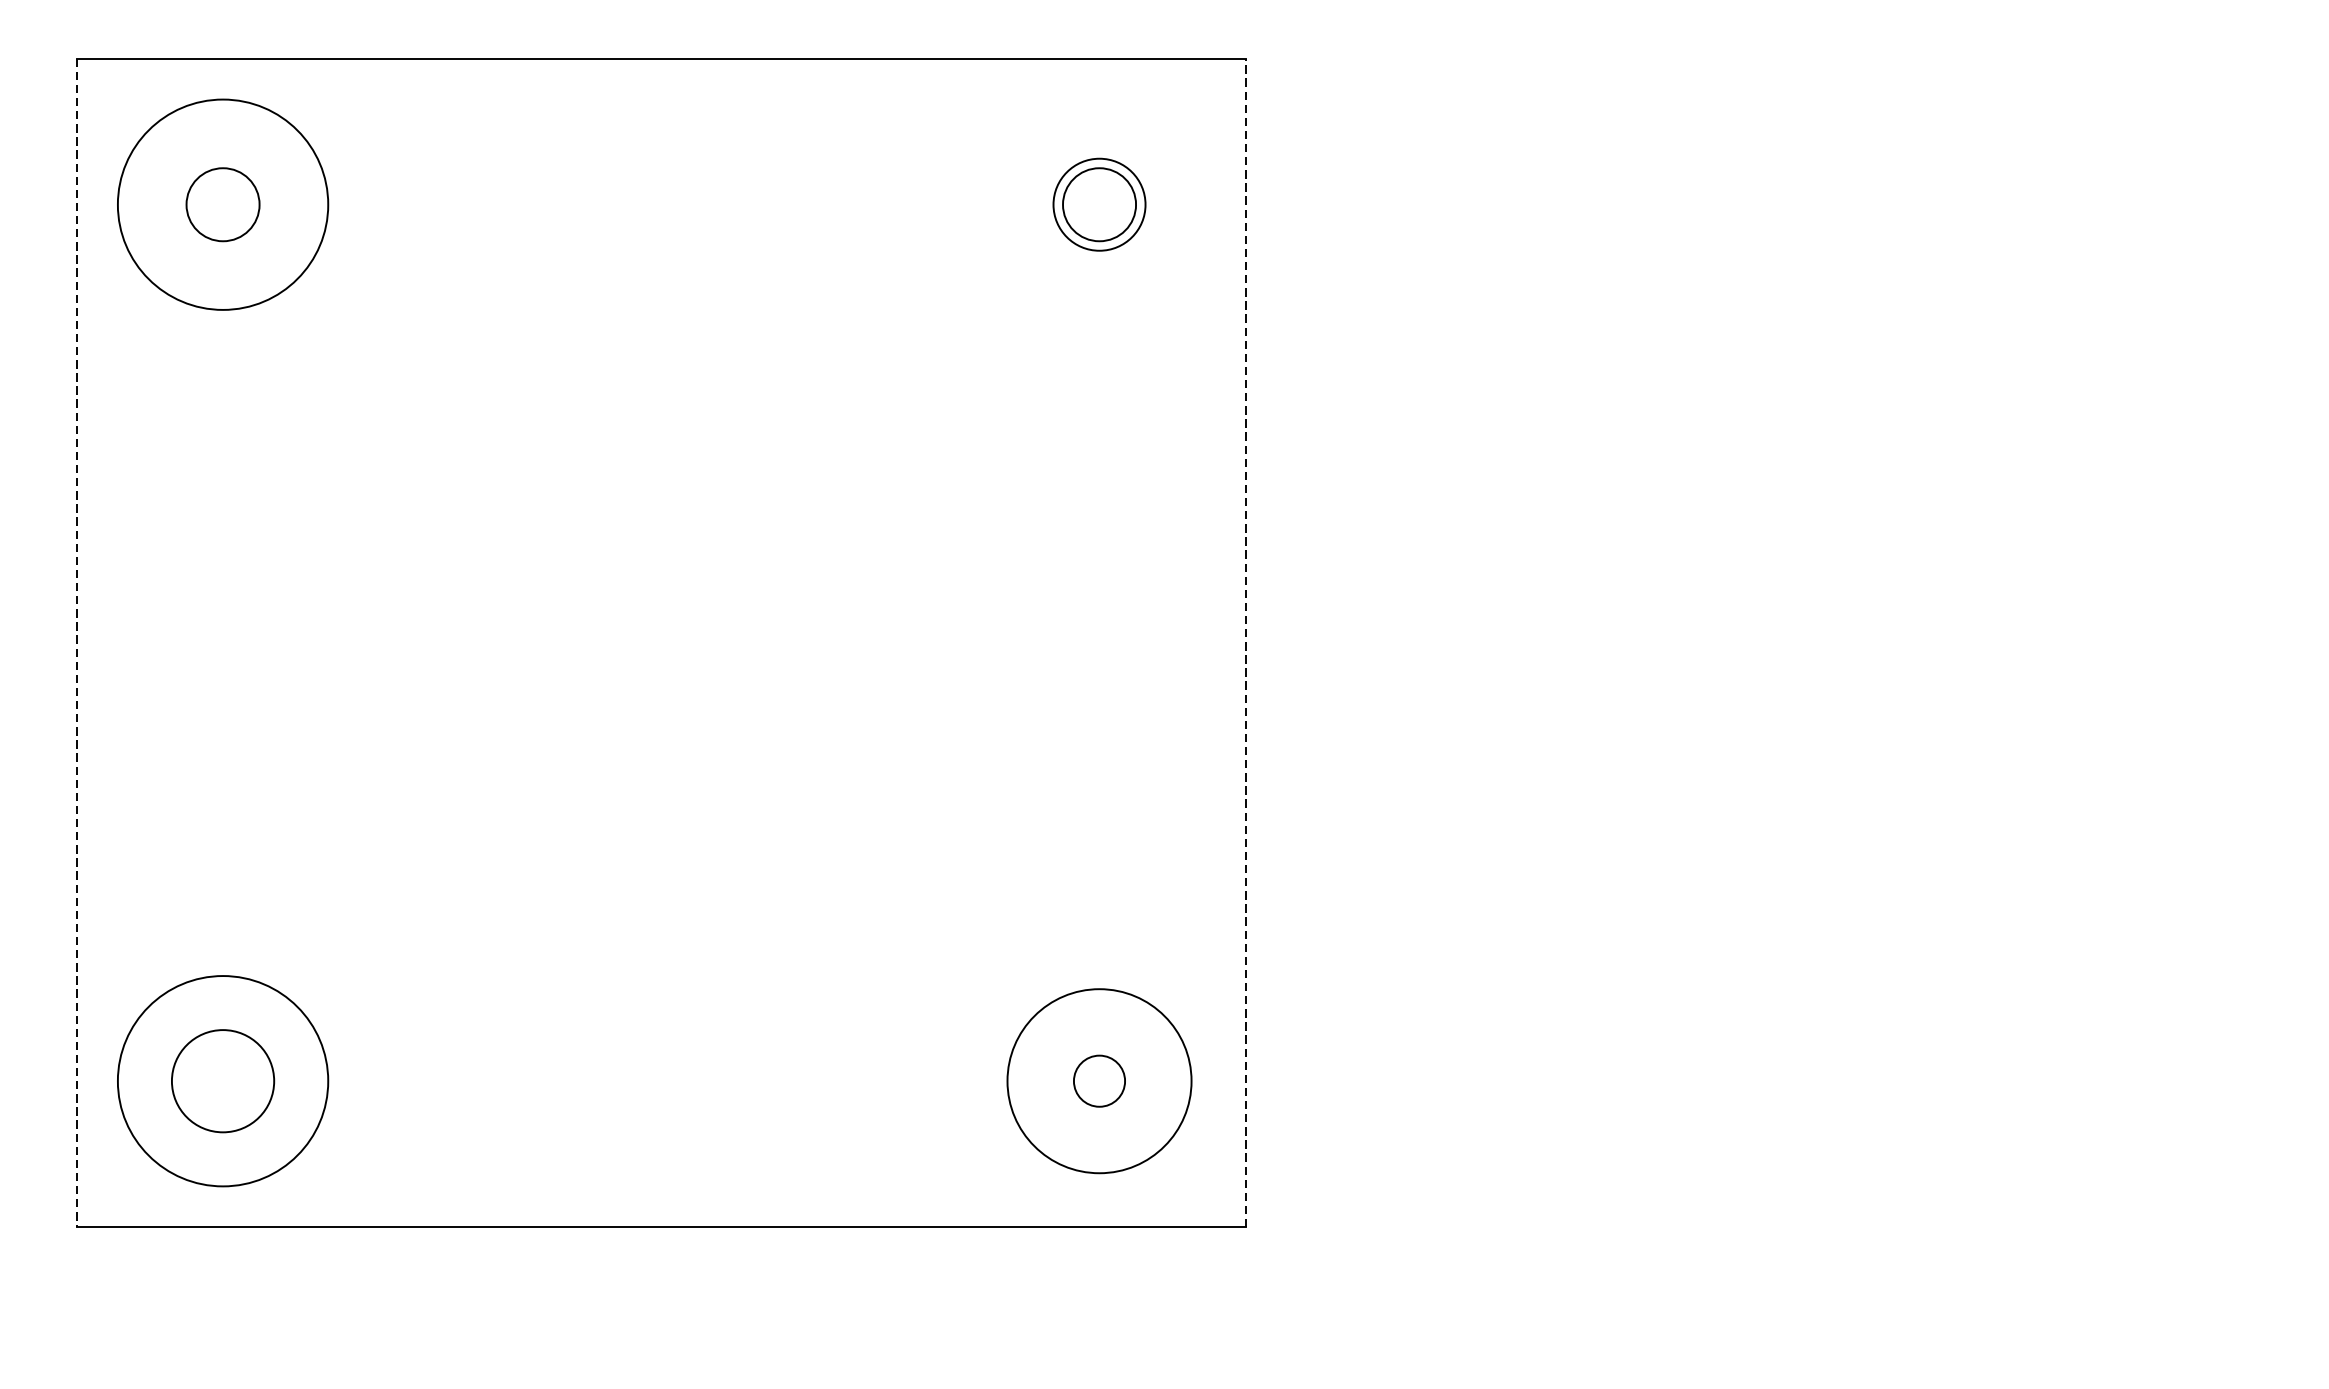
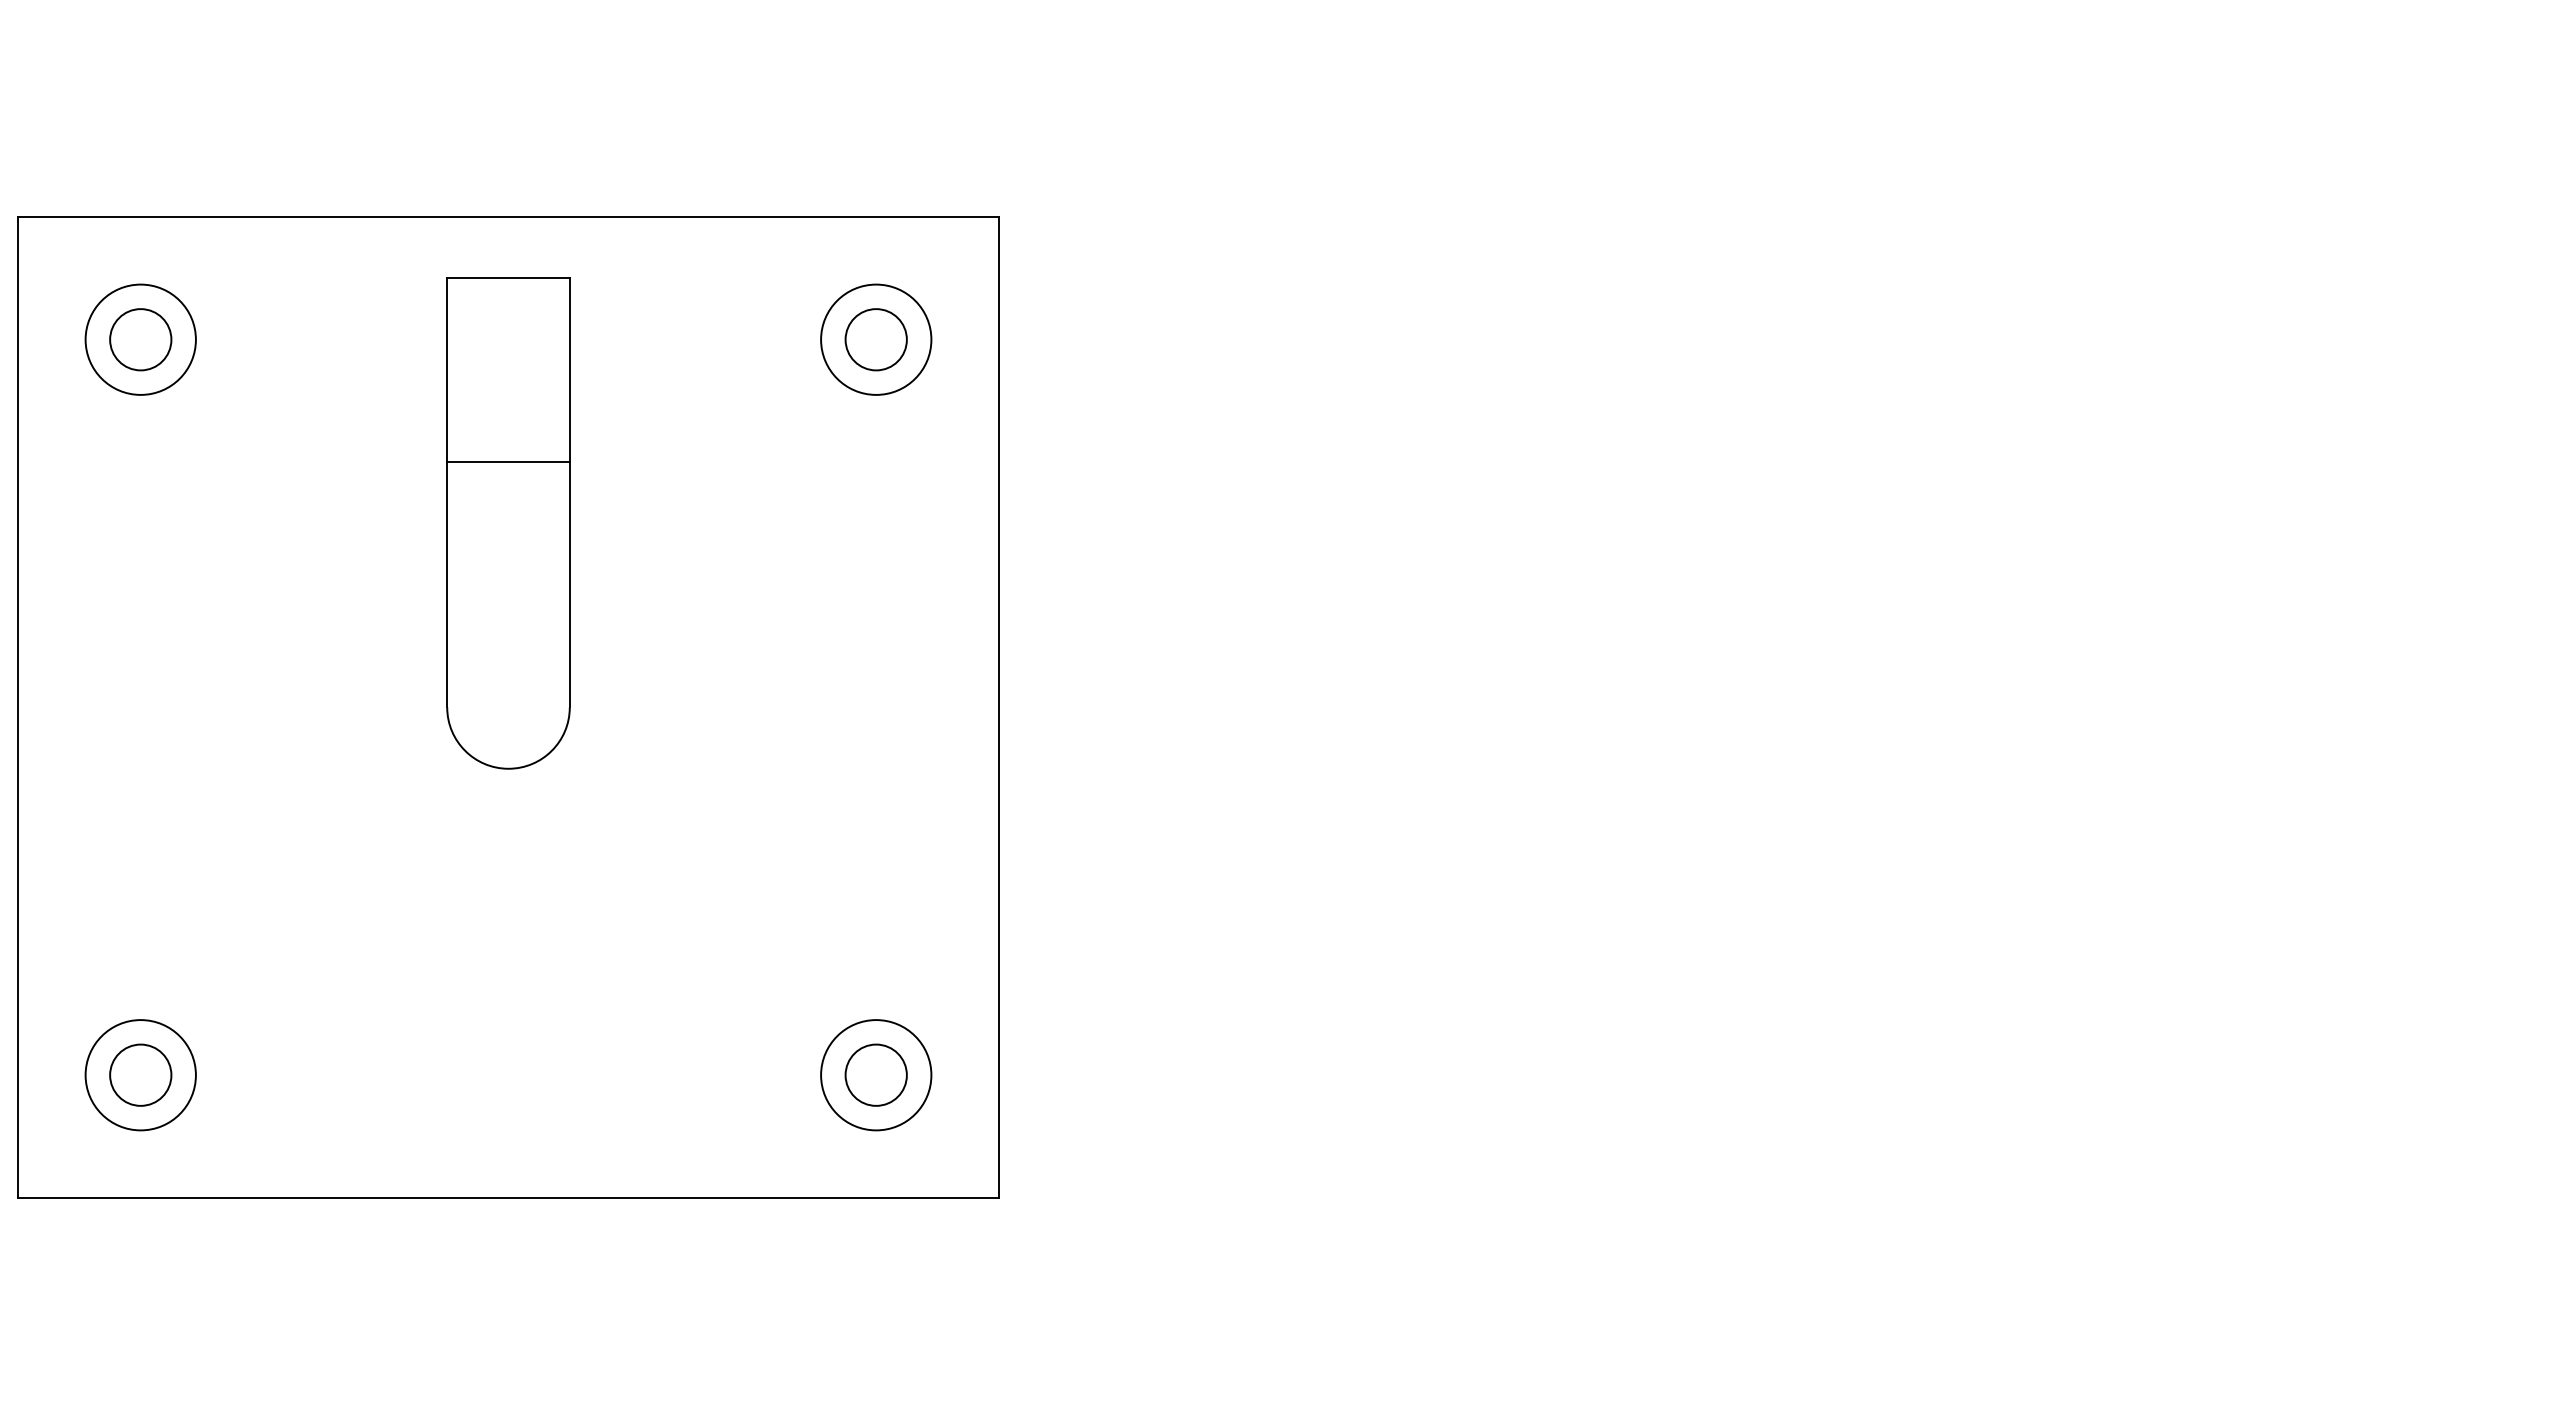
circle: (222, 204) -> (140, 339), size x0.62
circle: (1099, 204) -> (876, 339), size x1.43
part: (661, 423) -> (508, 523), added
line: (1245, 642) -> (998, 707), dashed -> solid
line: (77, 644) -> (18, 708), dashed -> solid
circle: (222, 1080) -> (140, 1074), size x0.71
circle: (1098, 1080) -> (875, 1074), size x1.43
circle: (222, 1081) -> (140, 1075), size x0.62
circle: (1099, 1081) -> (876, 1075), size x0.71

